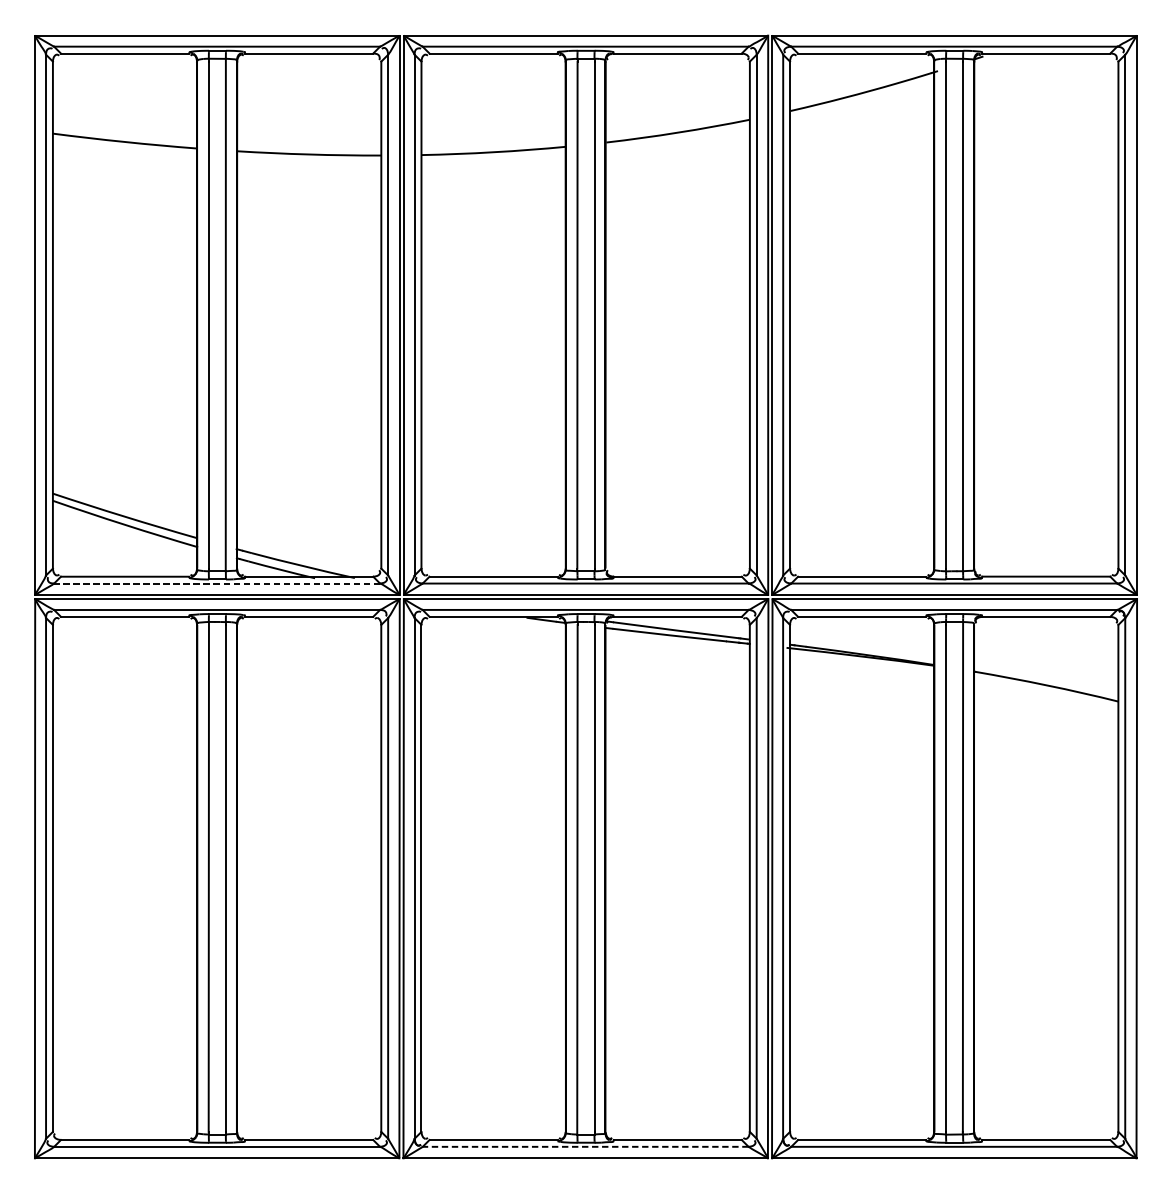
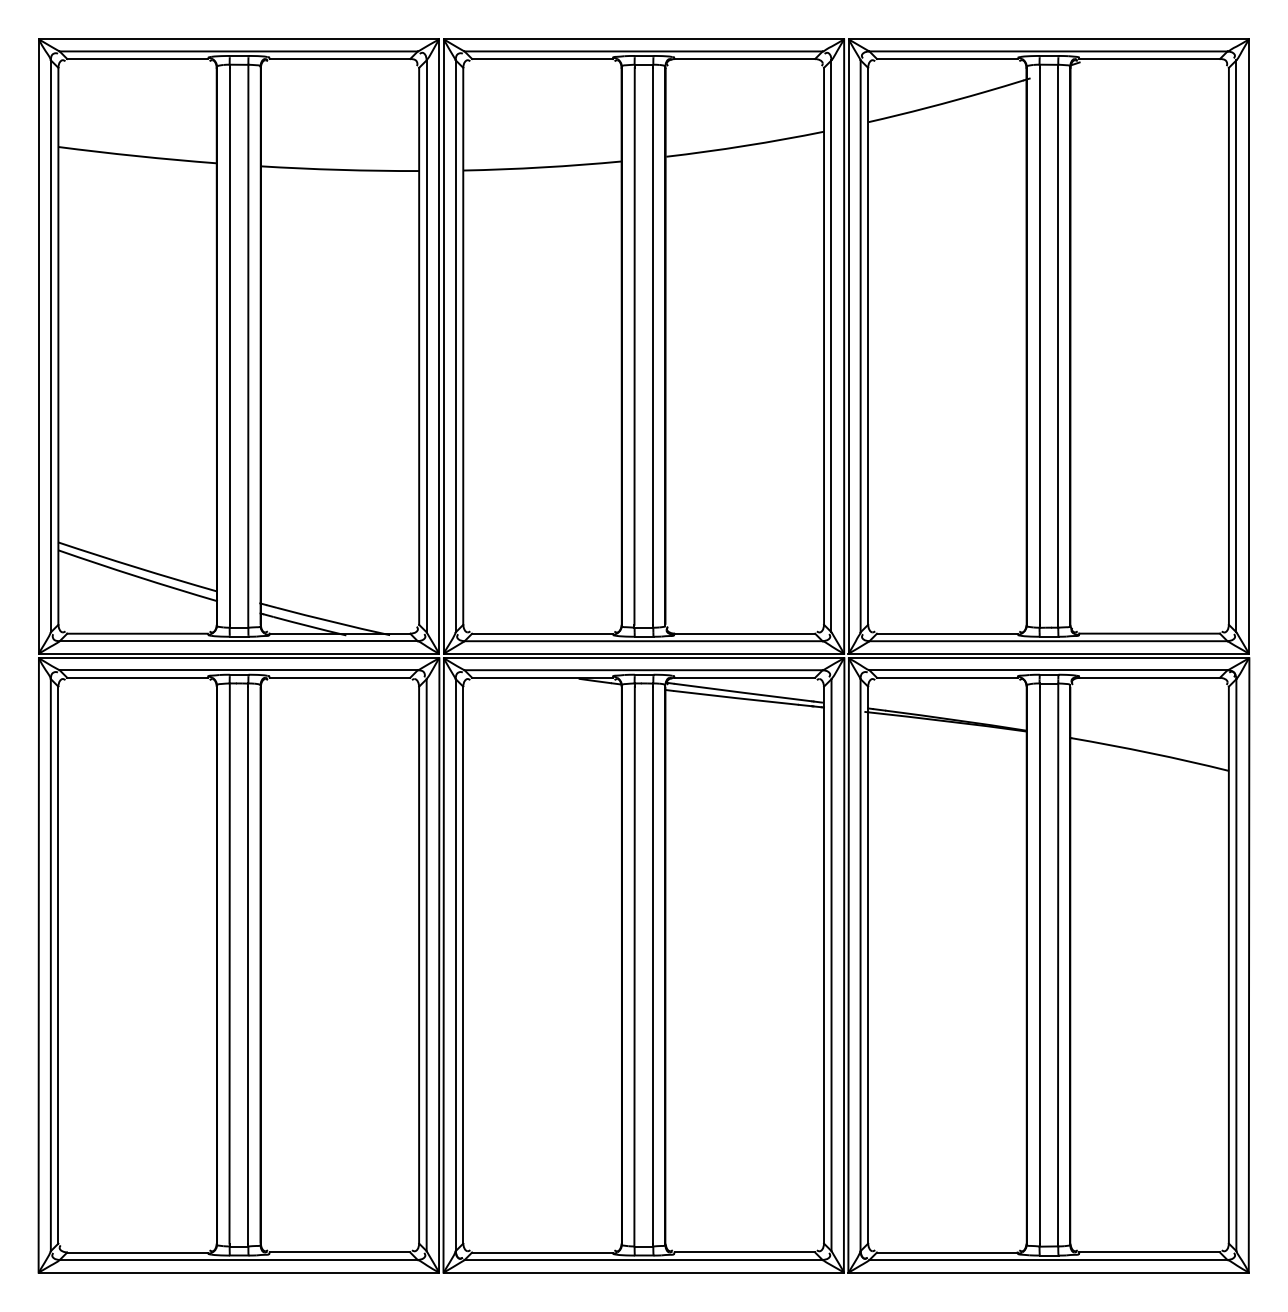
line: (216, 583) -> (238, 641), dashed -> solid
line: (585, 1147) -> (643, 1260), dashed -> solid

